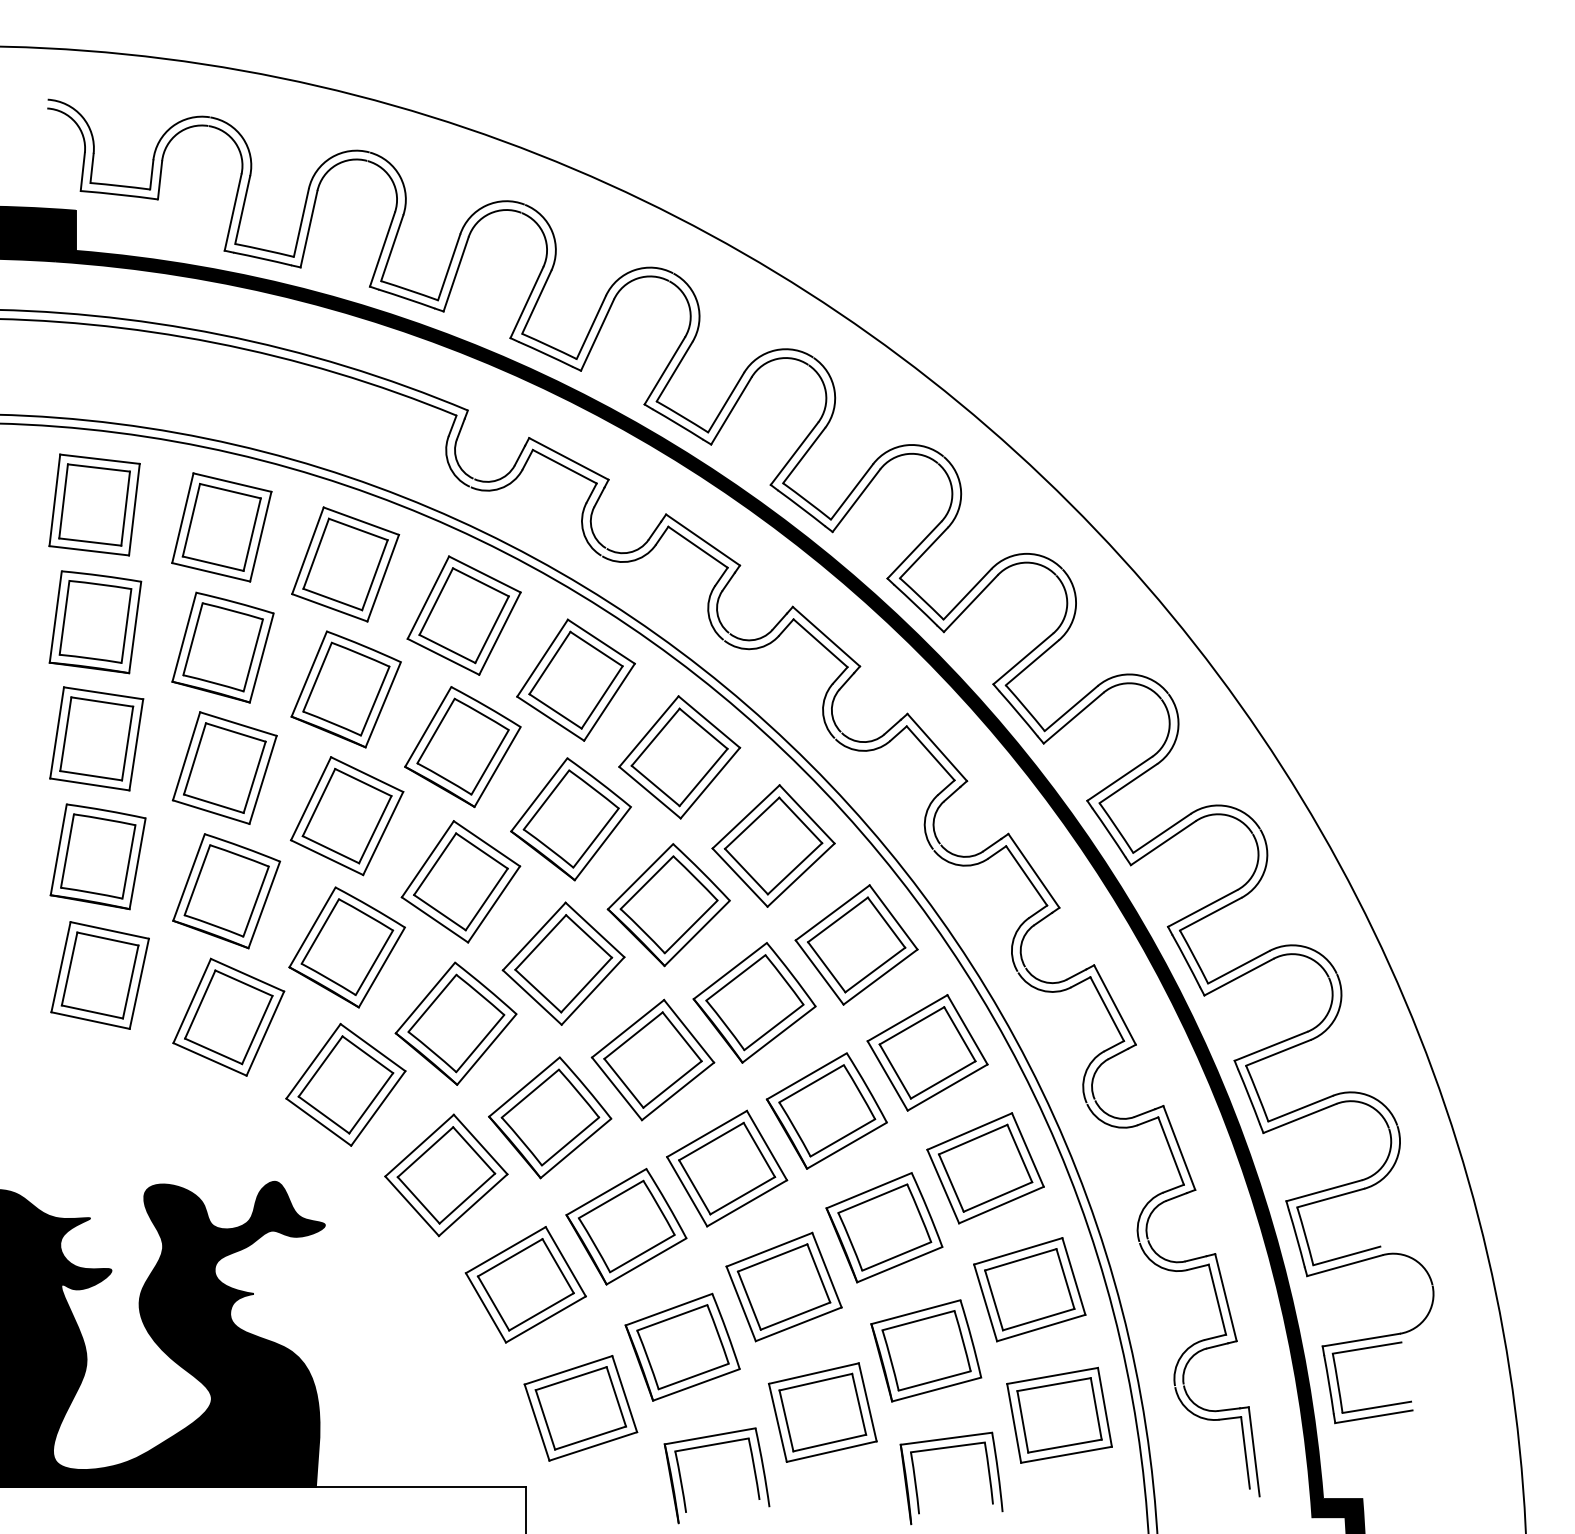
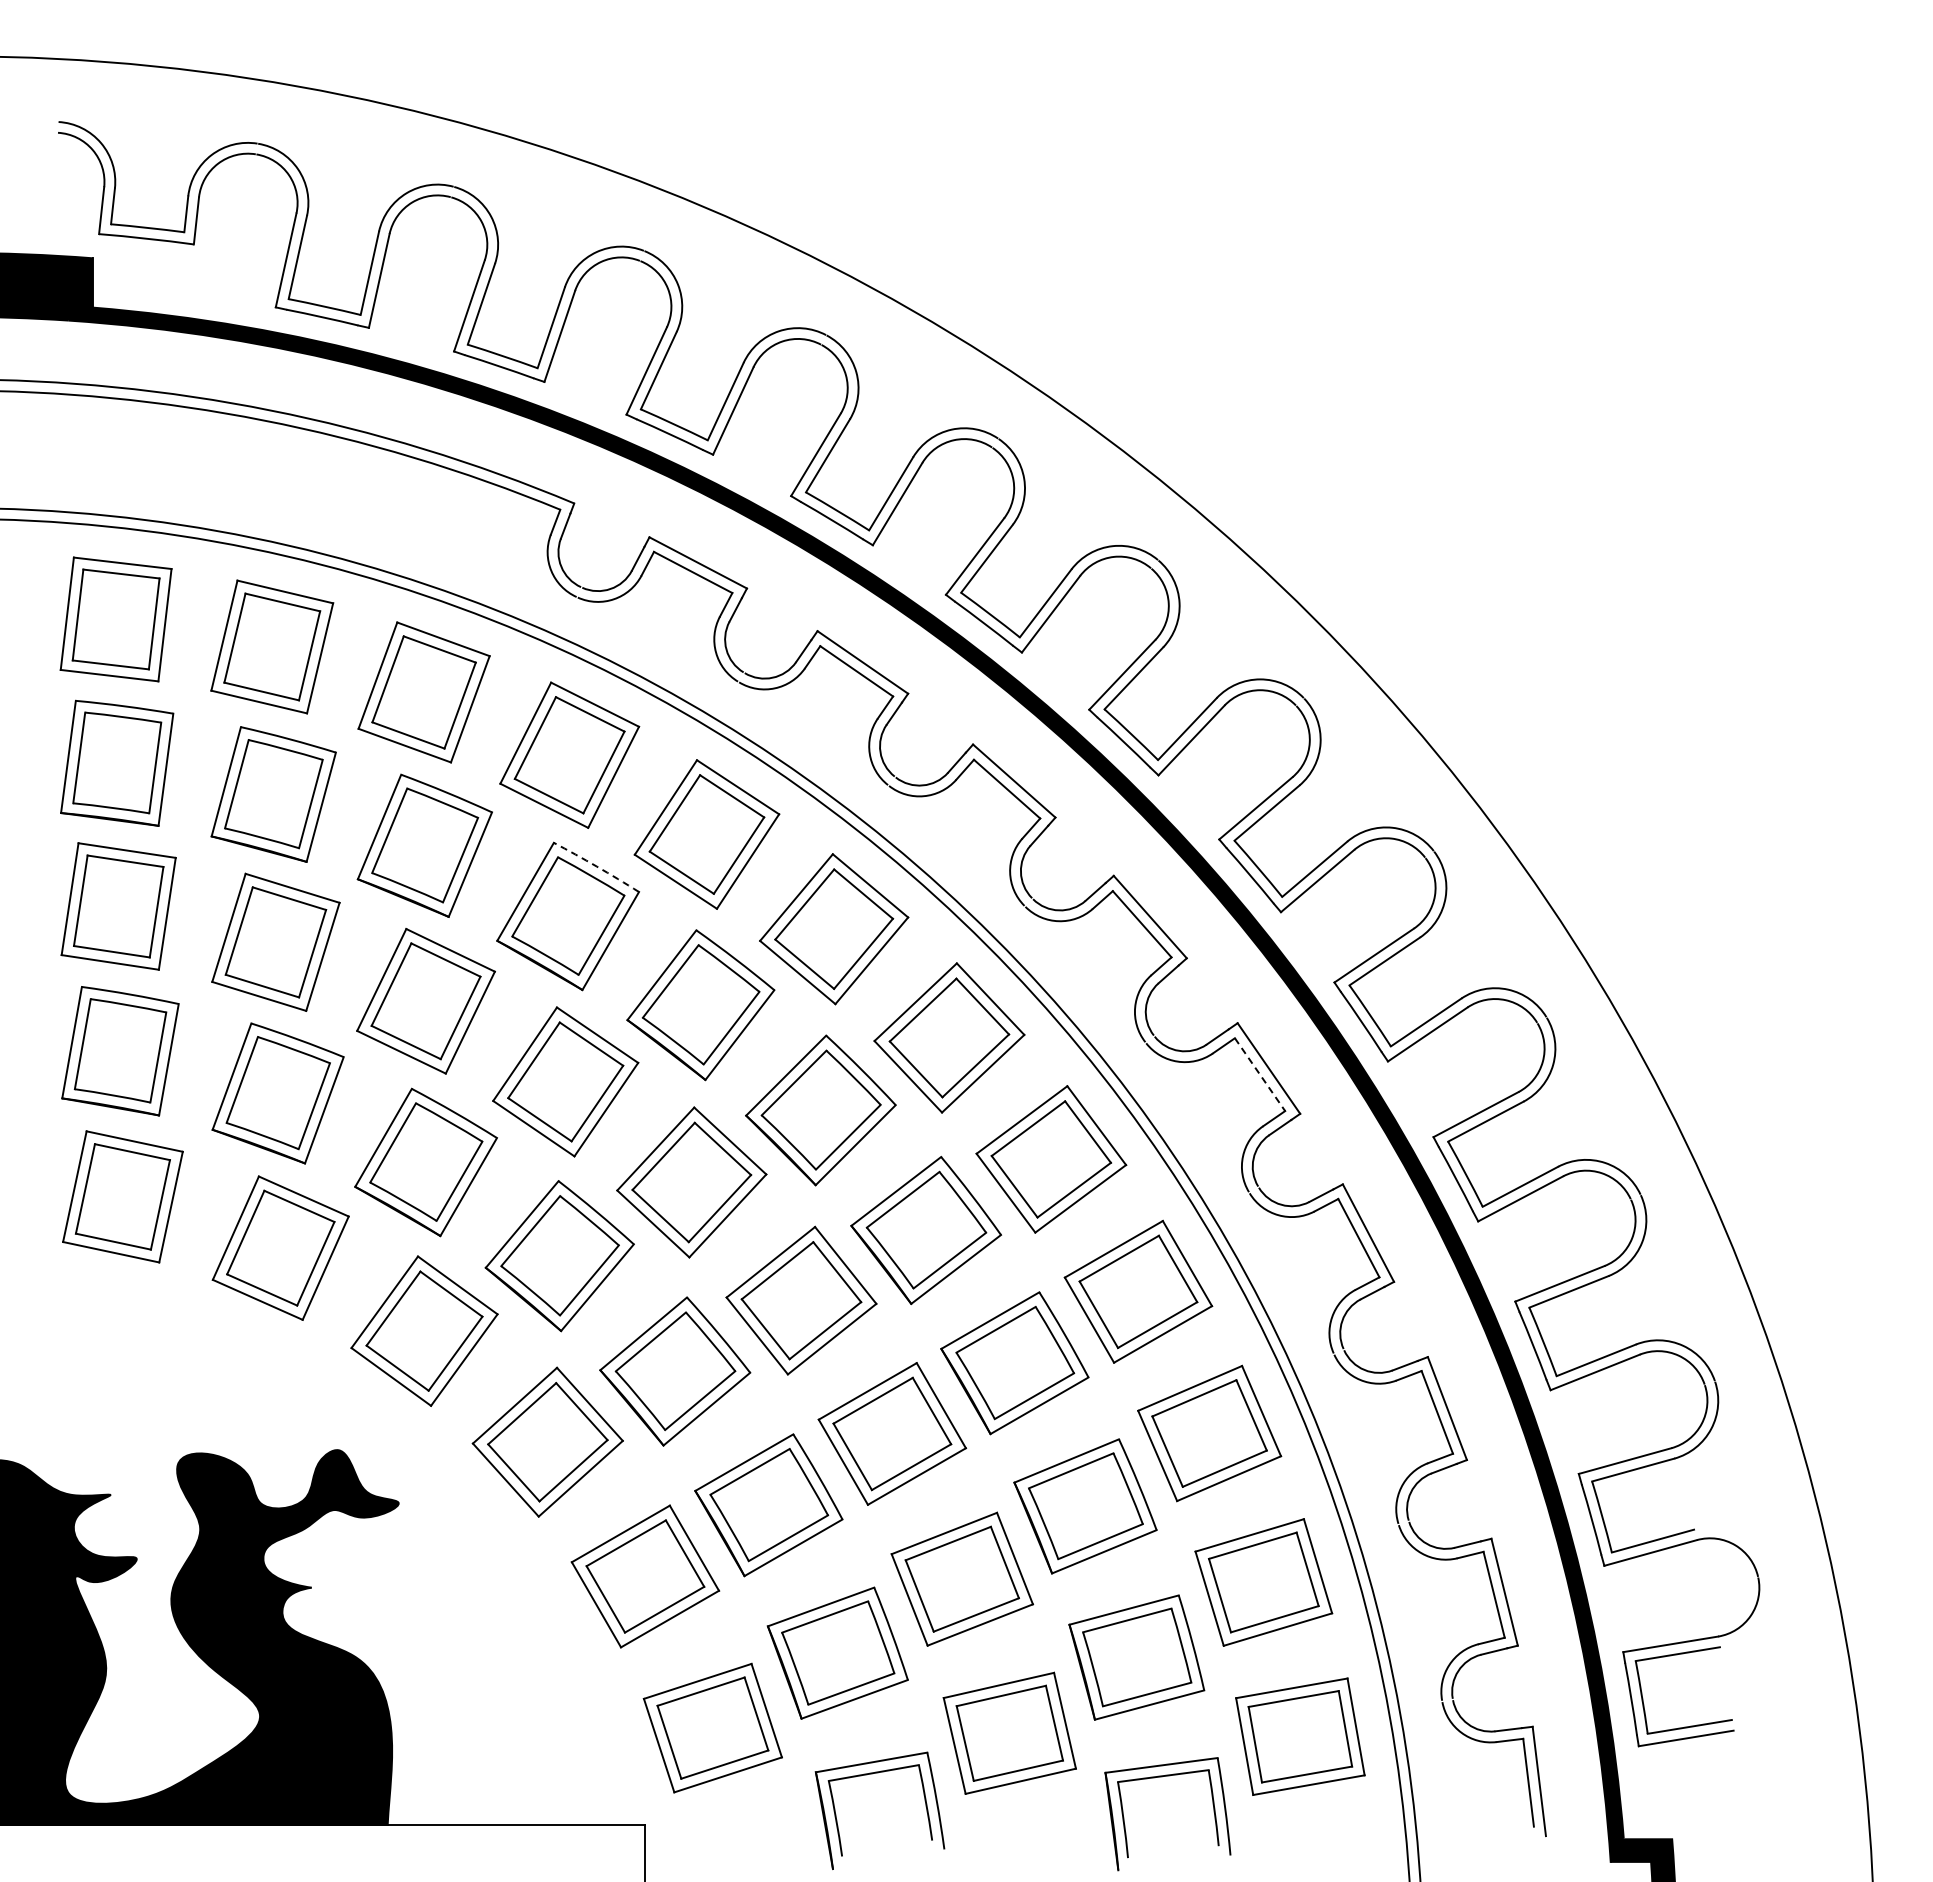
arc: (486, 706) -> (596, 866), solid -> dashed
line: (1027, 876) -> (1260, 1075), solid -> dashed

